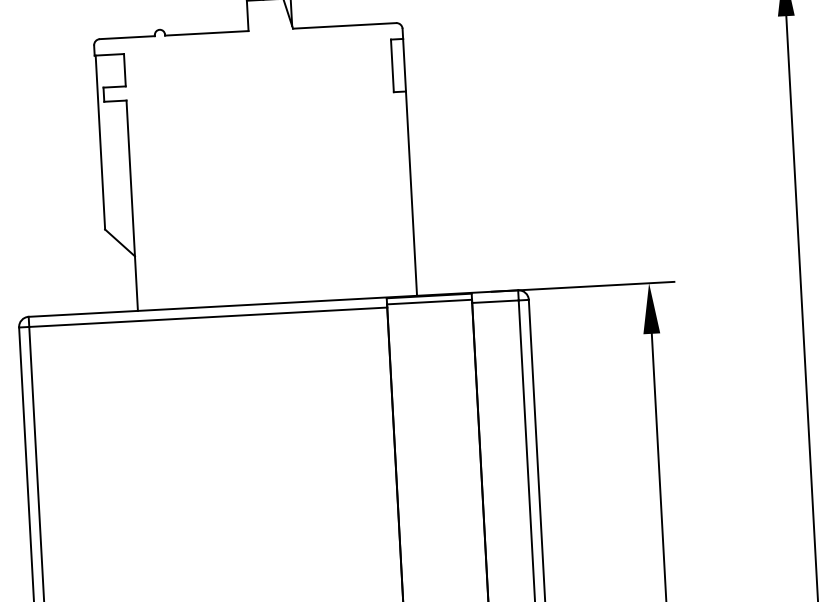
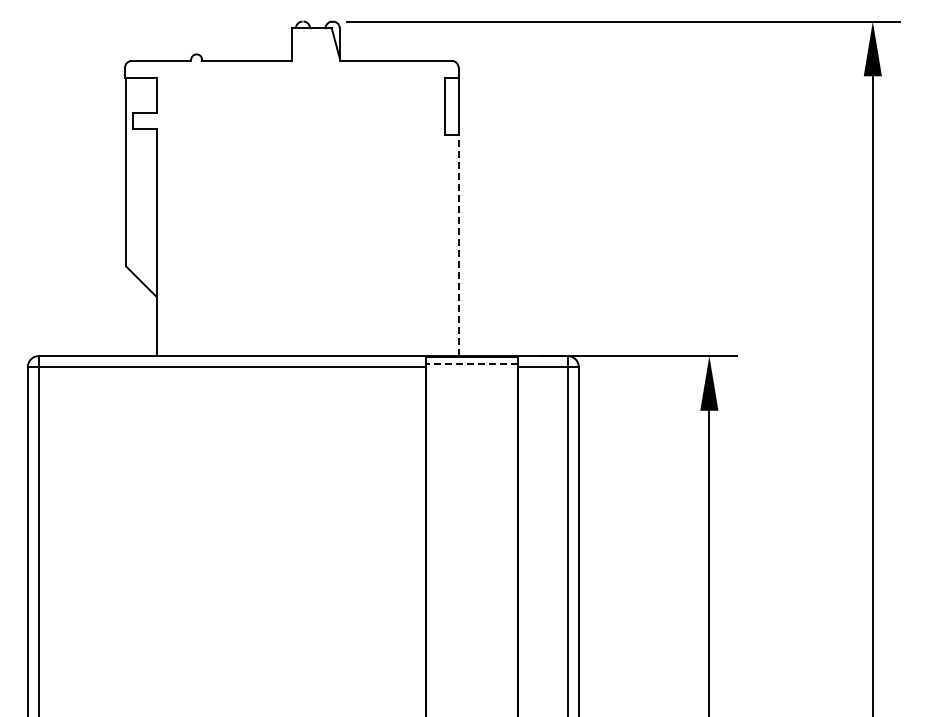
line: (411, 193) -> (458, 245), solid -> dashed
line: (429, 301) -> (471, 363), solid -> dashed

